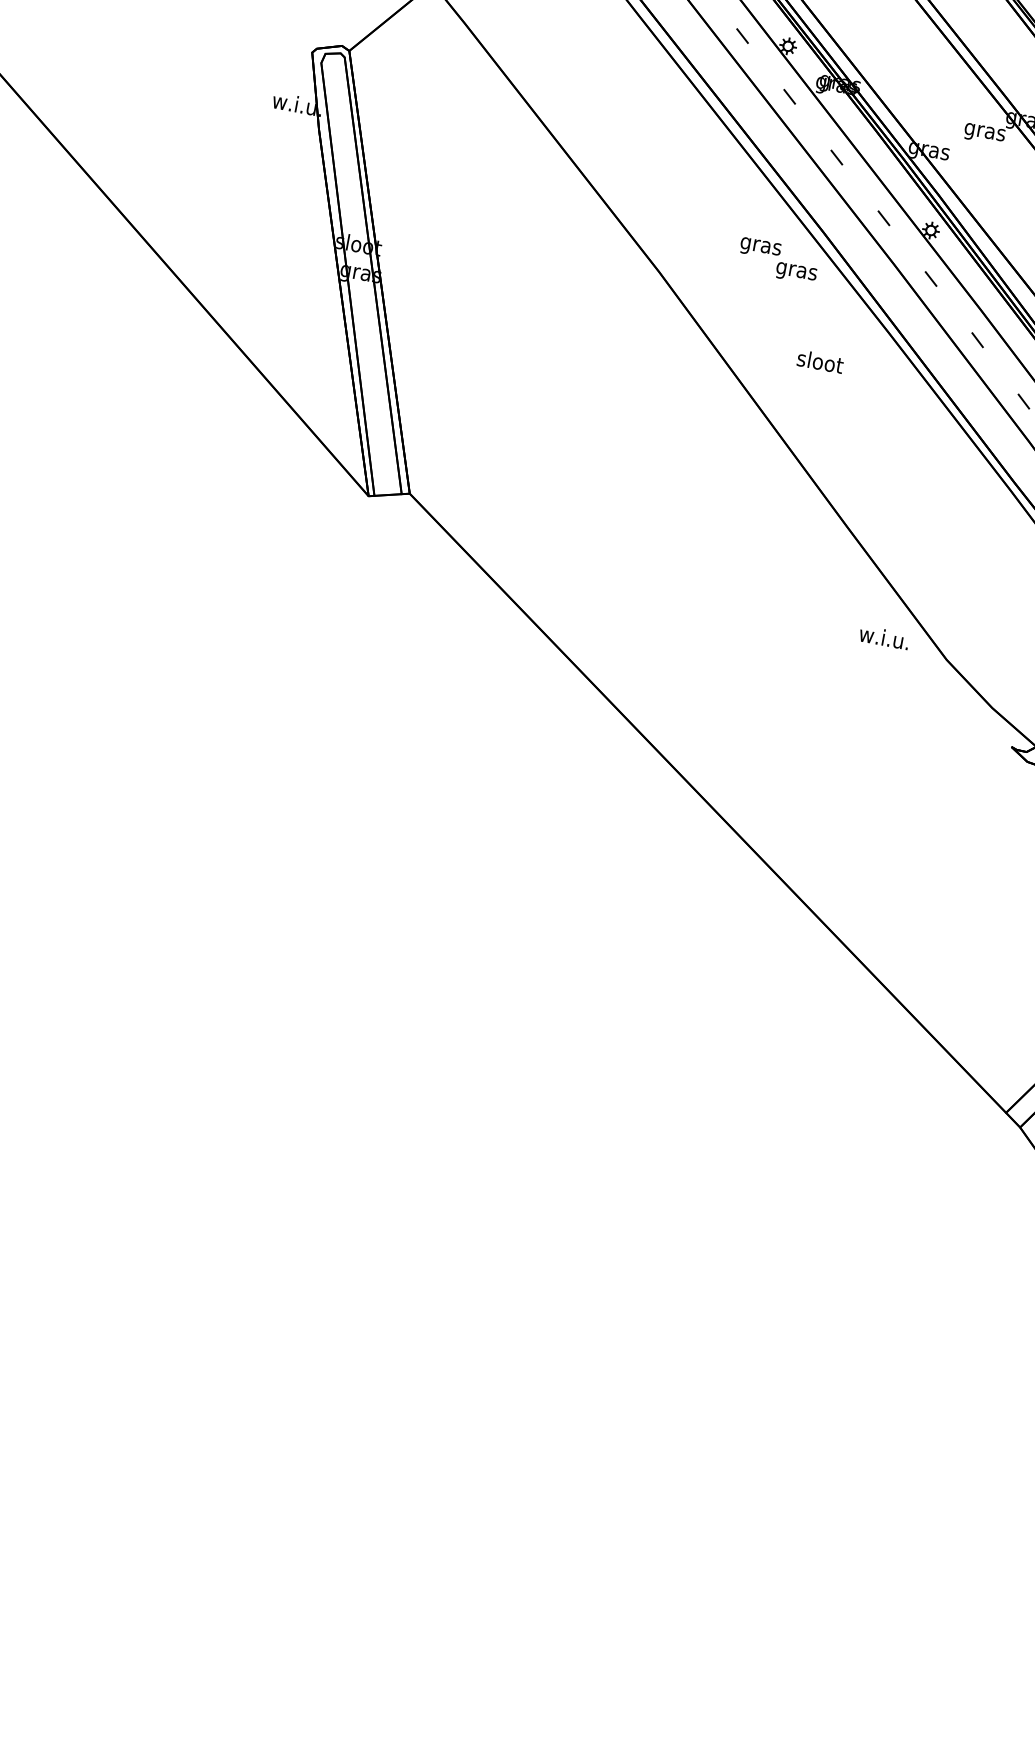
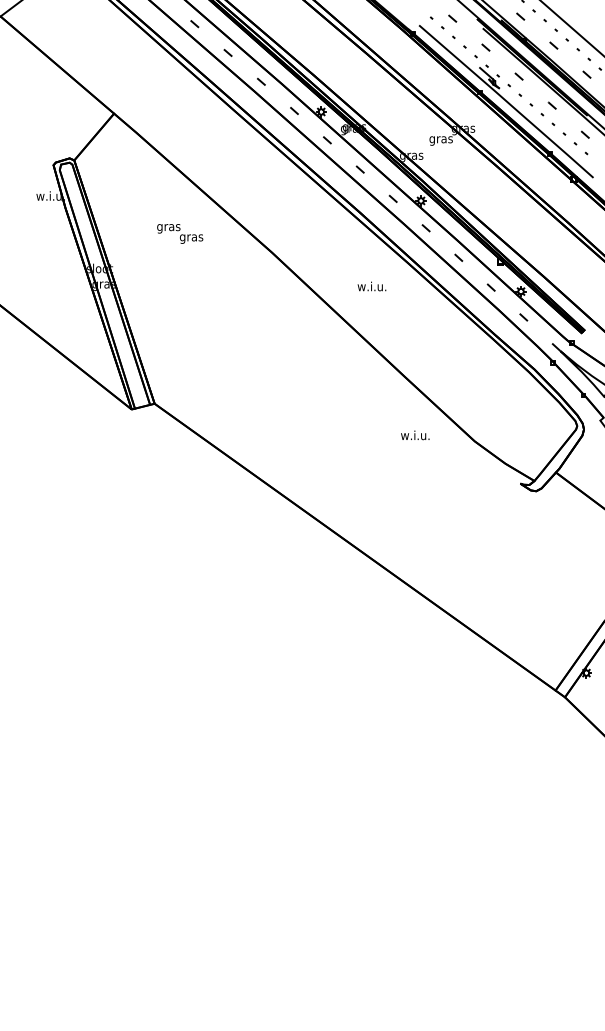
text: (779, 260) -> (180, 233), moved
text: (818, 361) -> (371, 286), sloot -> w.i.u.
text: (884, 637) -> (415, 435), moved

